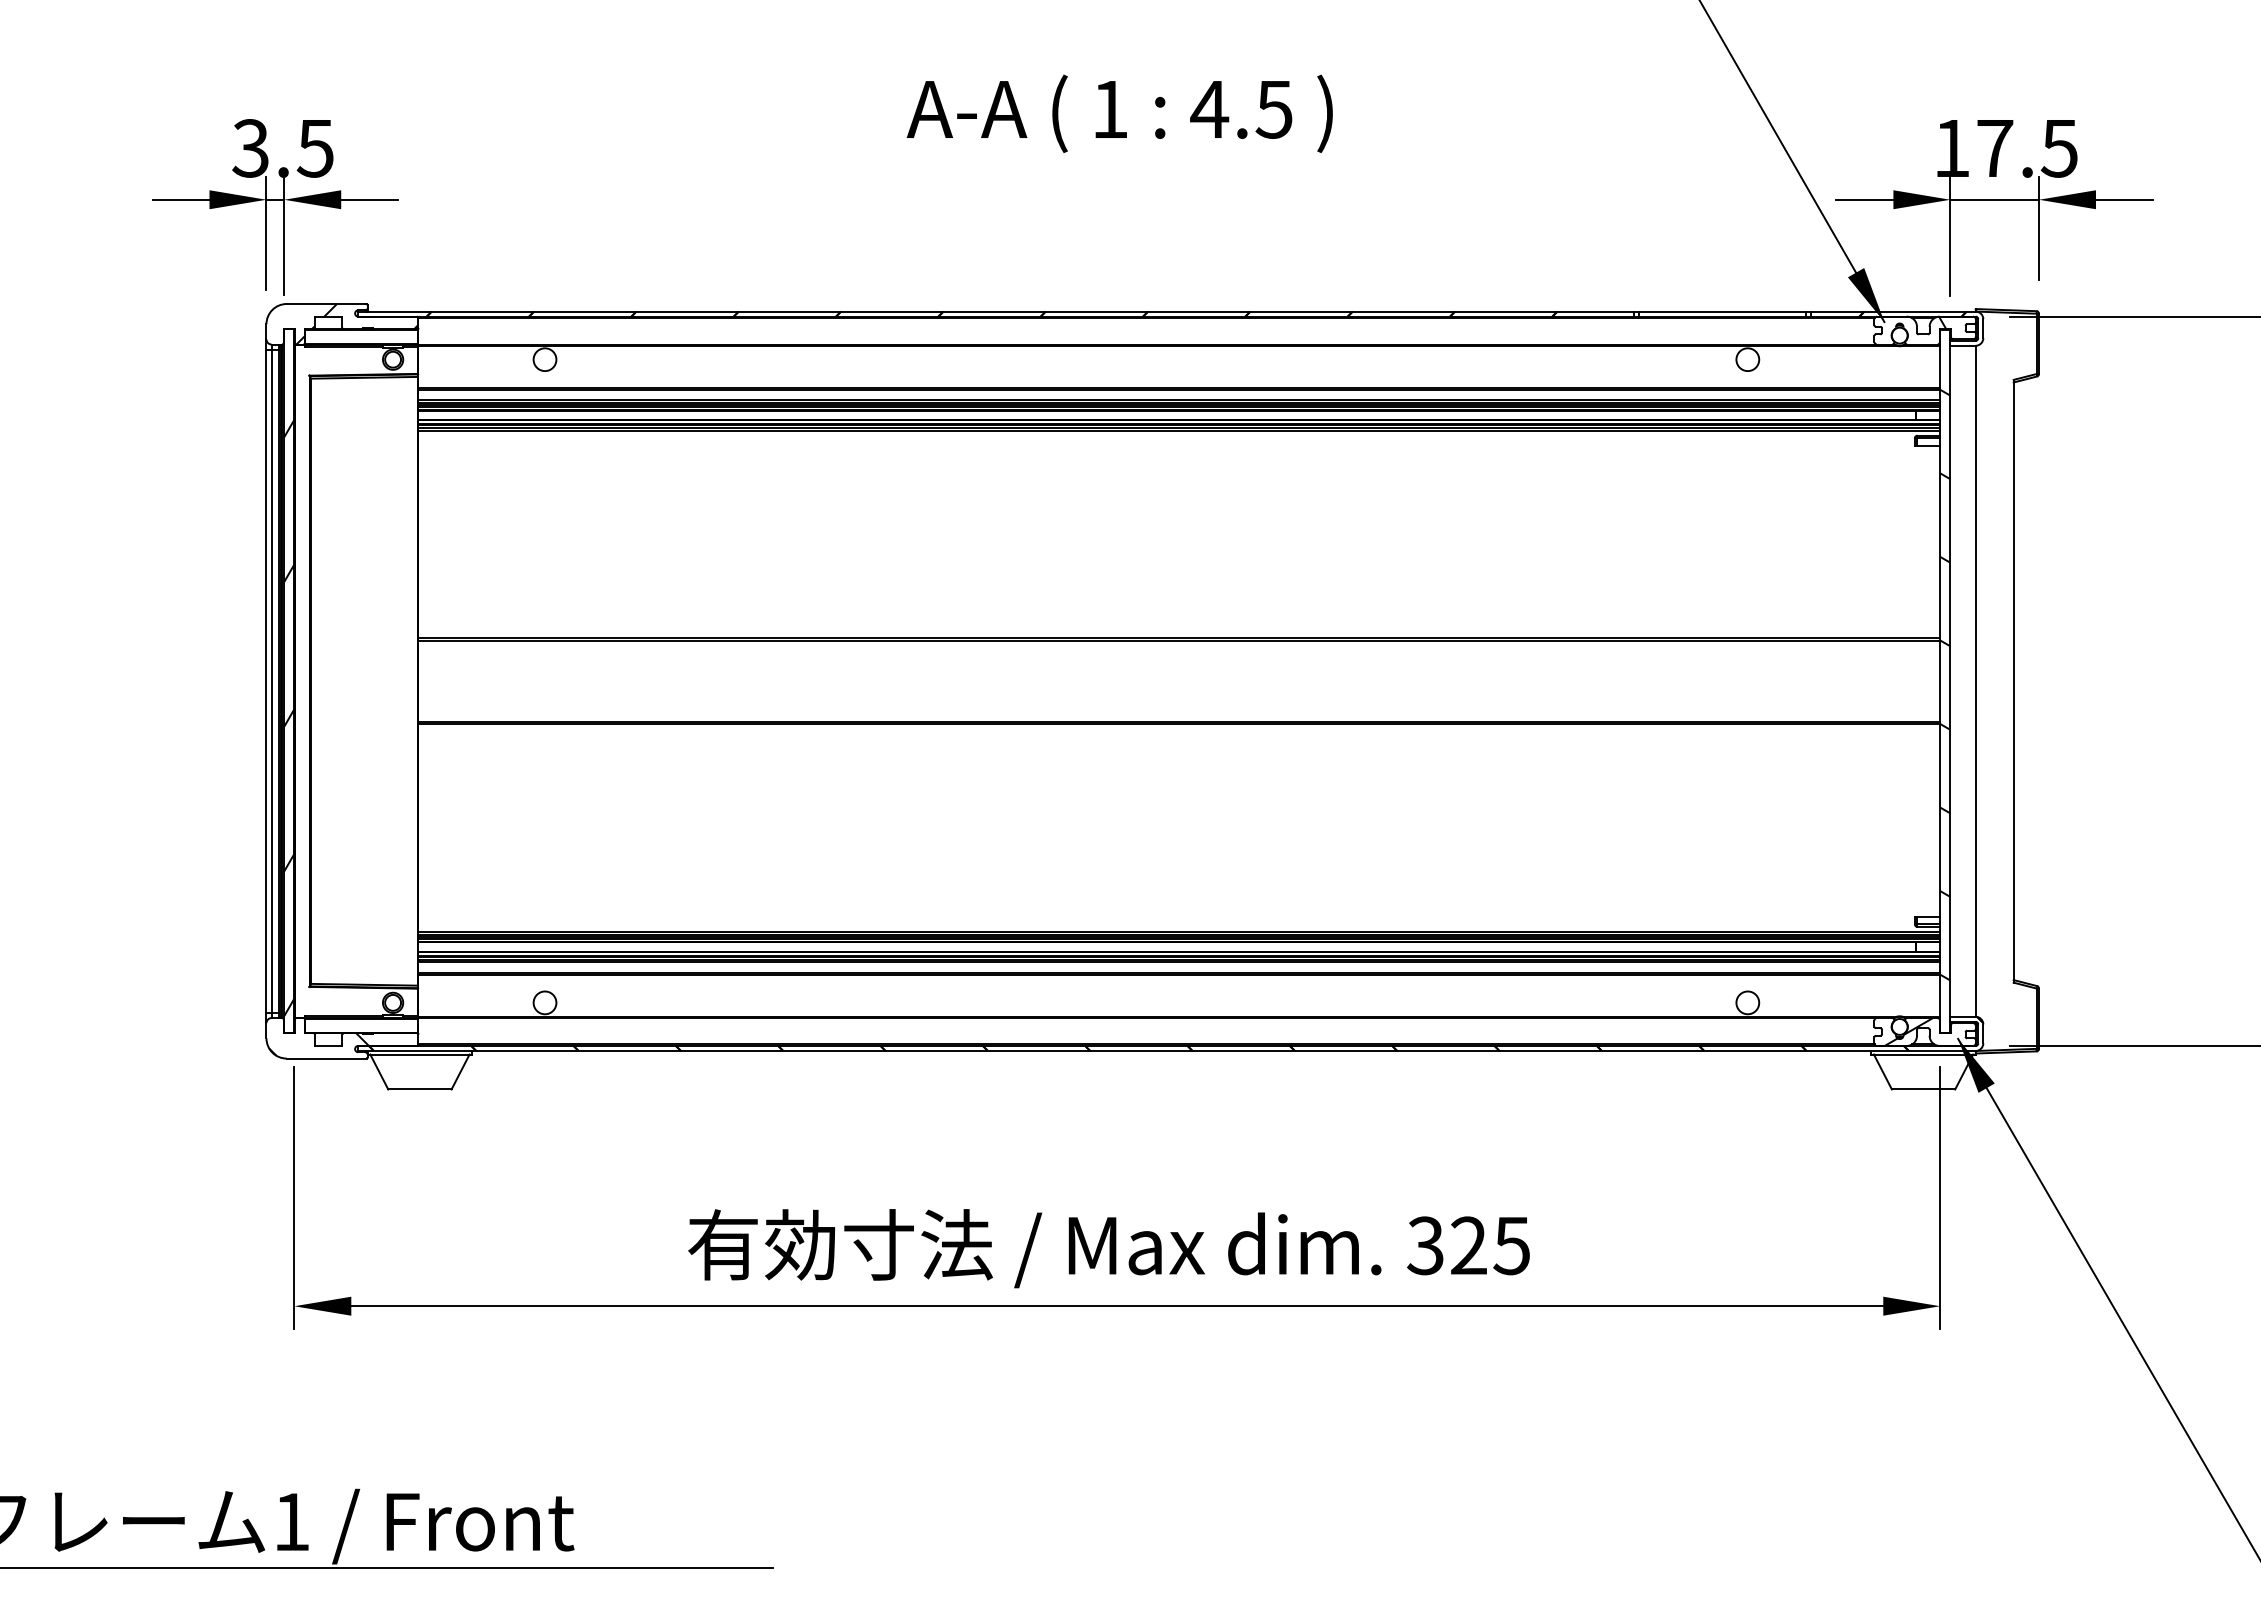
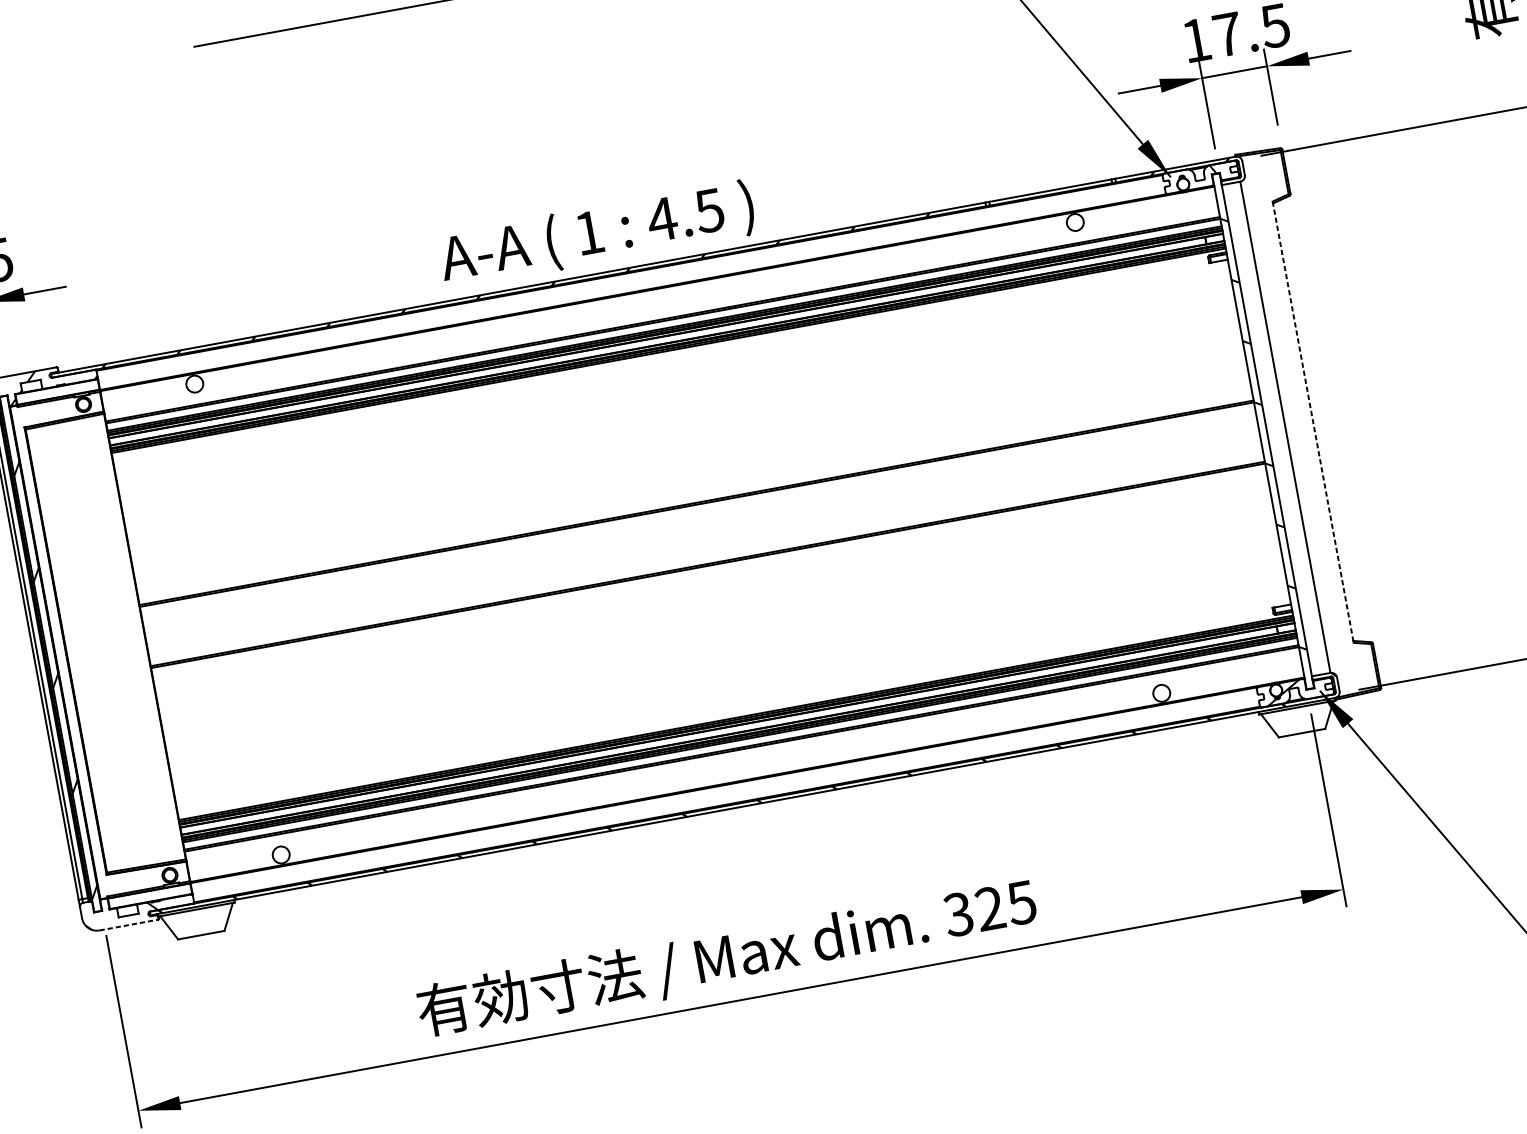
text: (1119, 113) -> (596, 234), moved
line: (2013, 681) -> (1313, 422), solid -> dashed
line: (326, 1058) -> (128, 925), solid -> dashed

